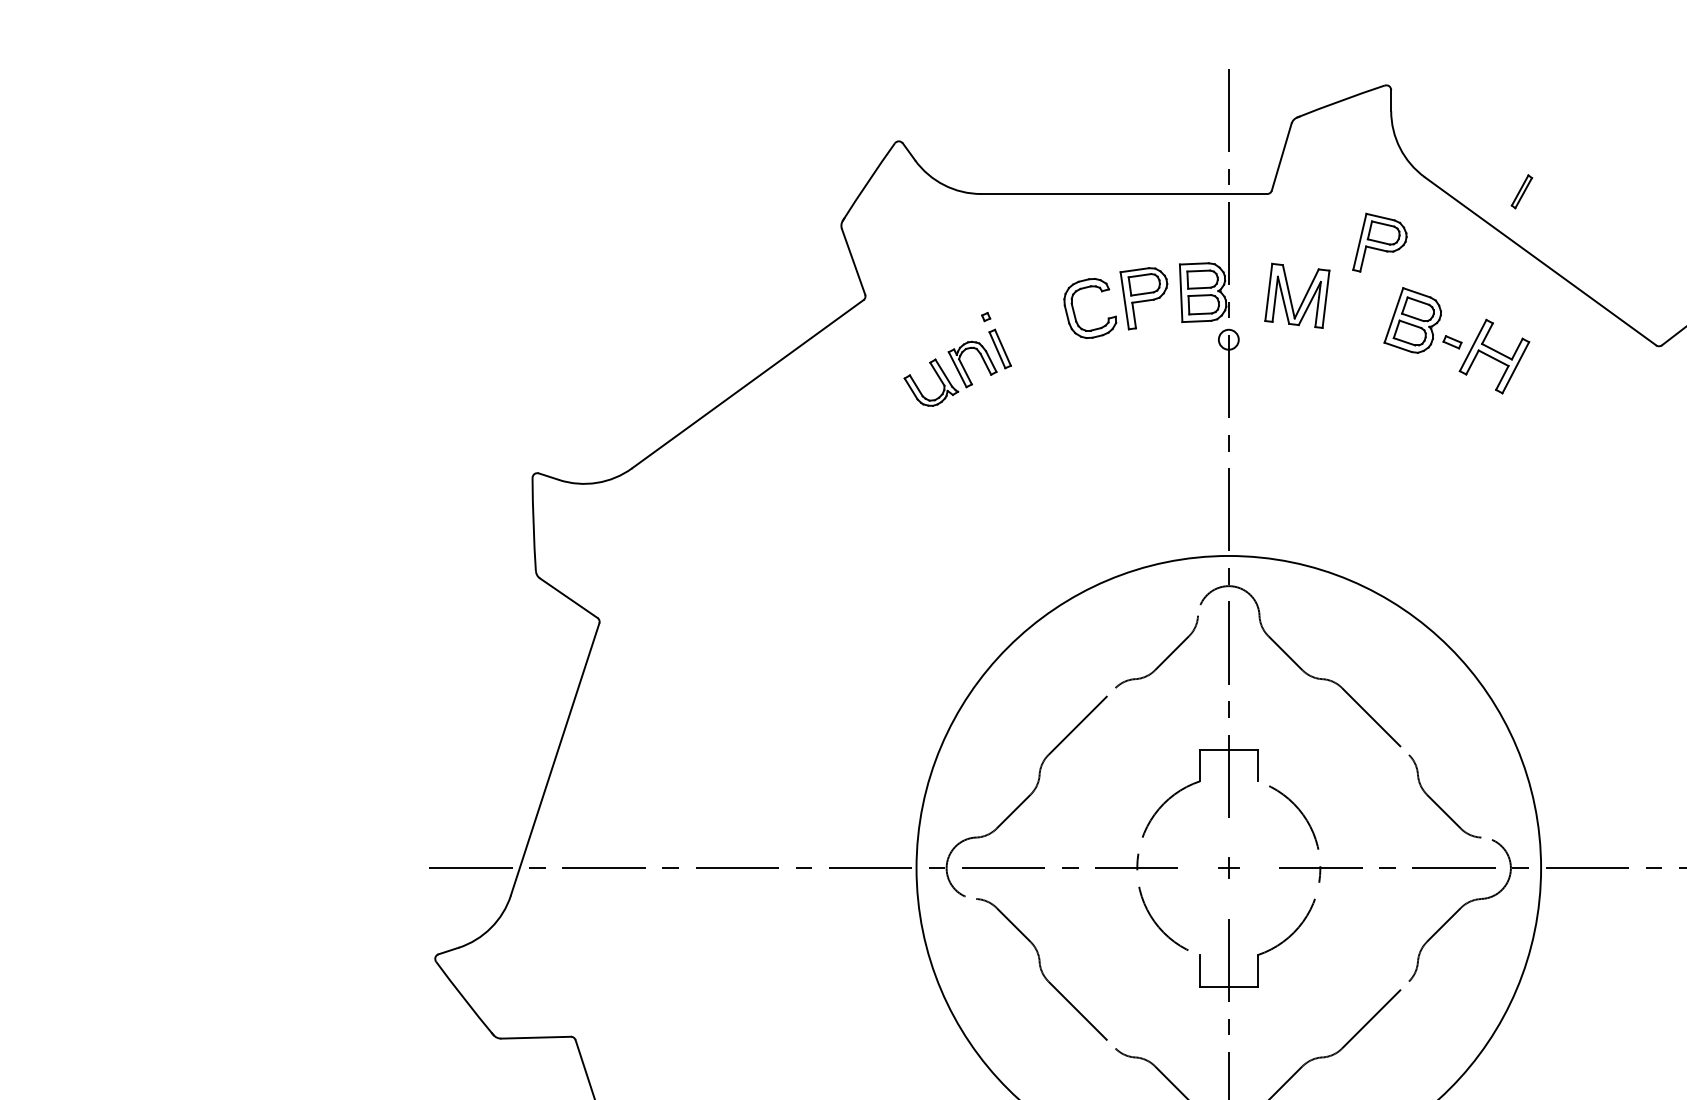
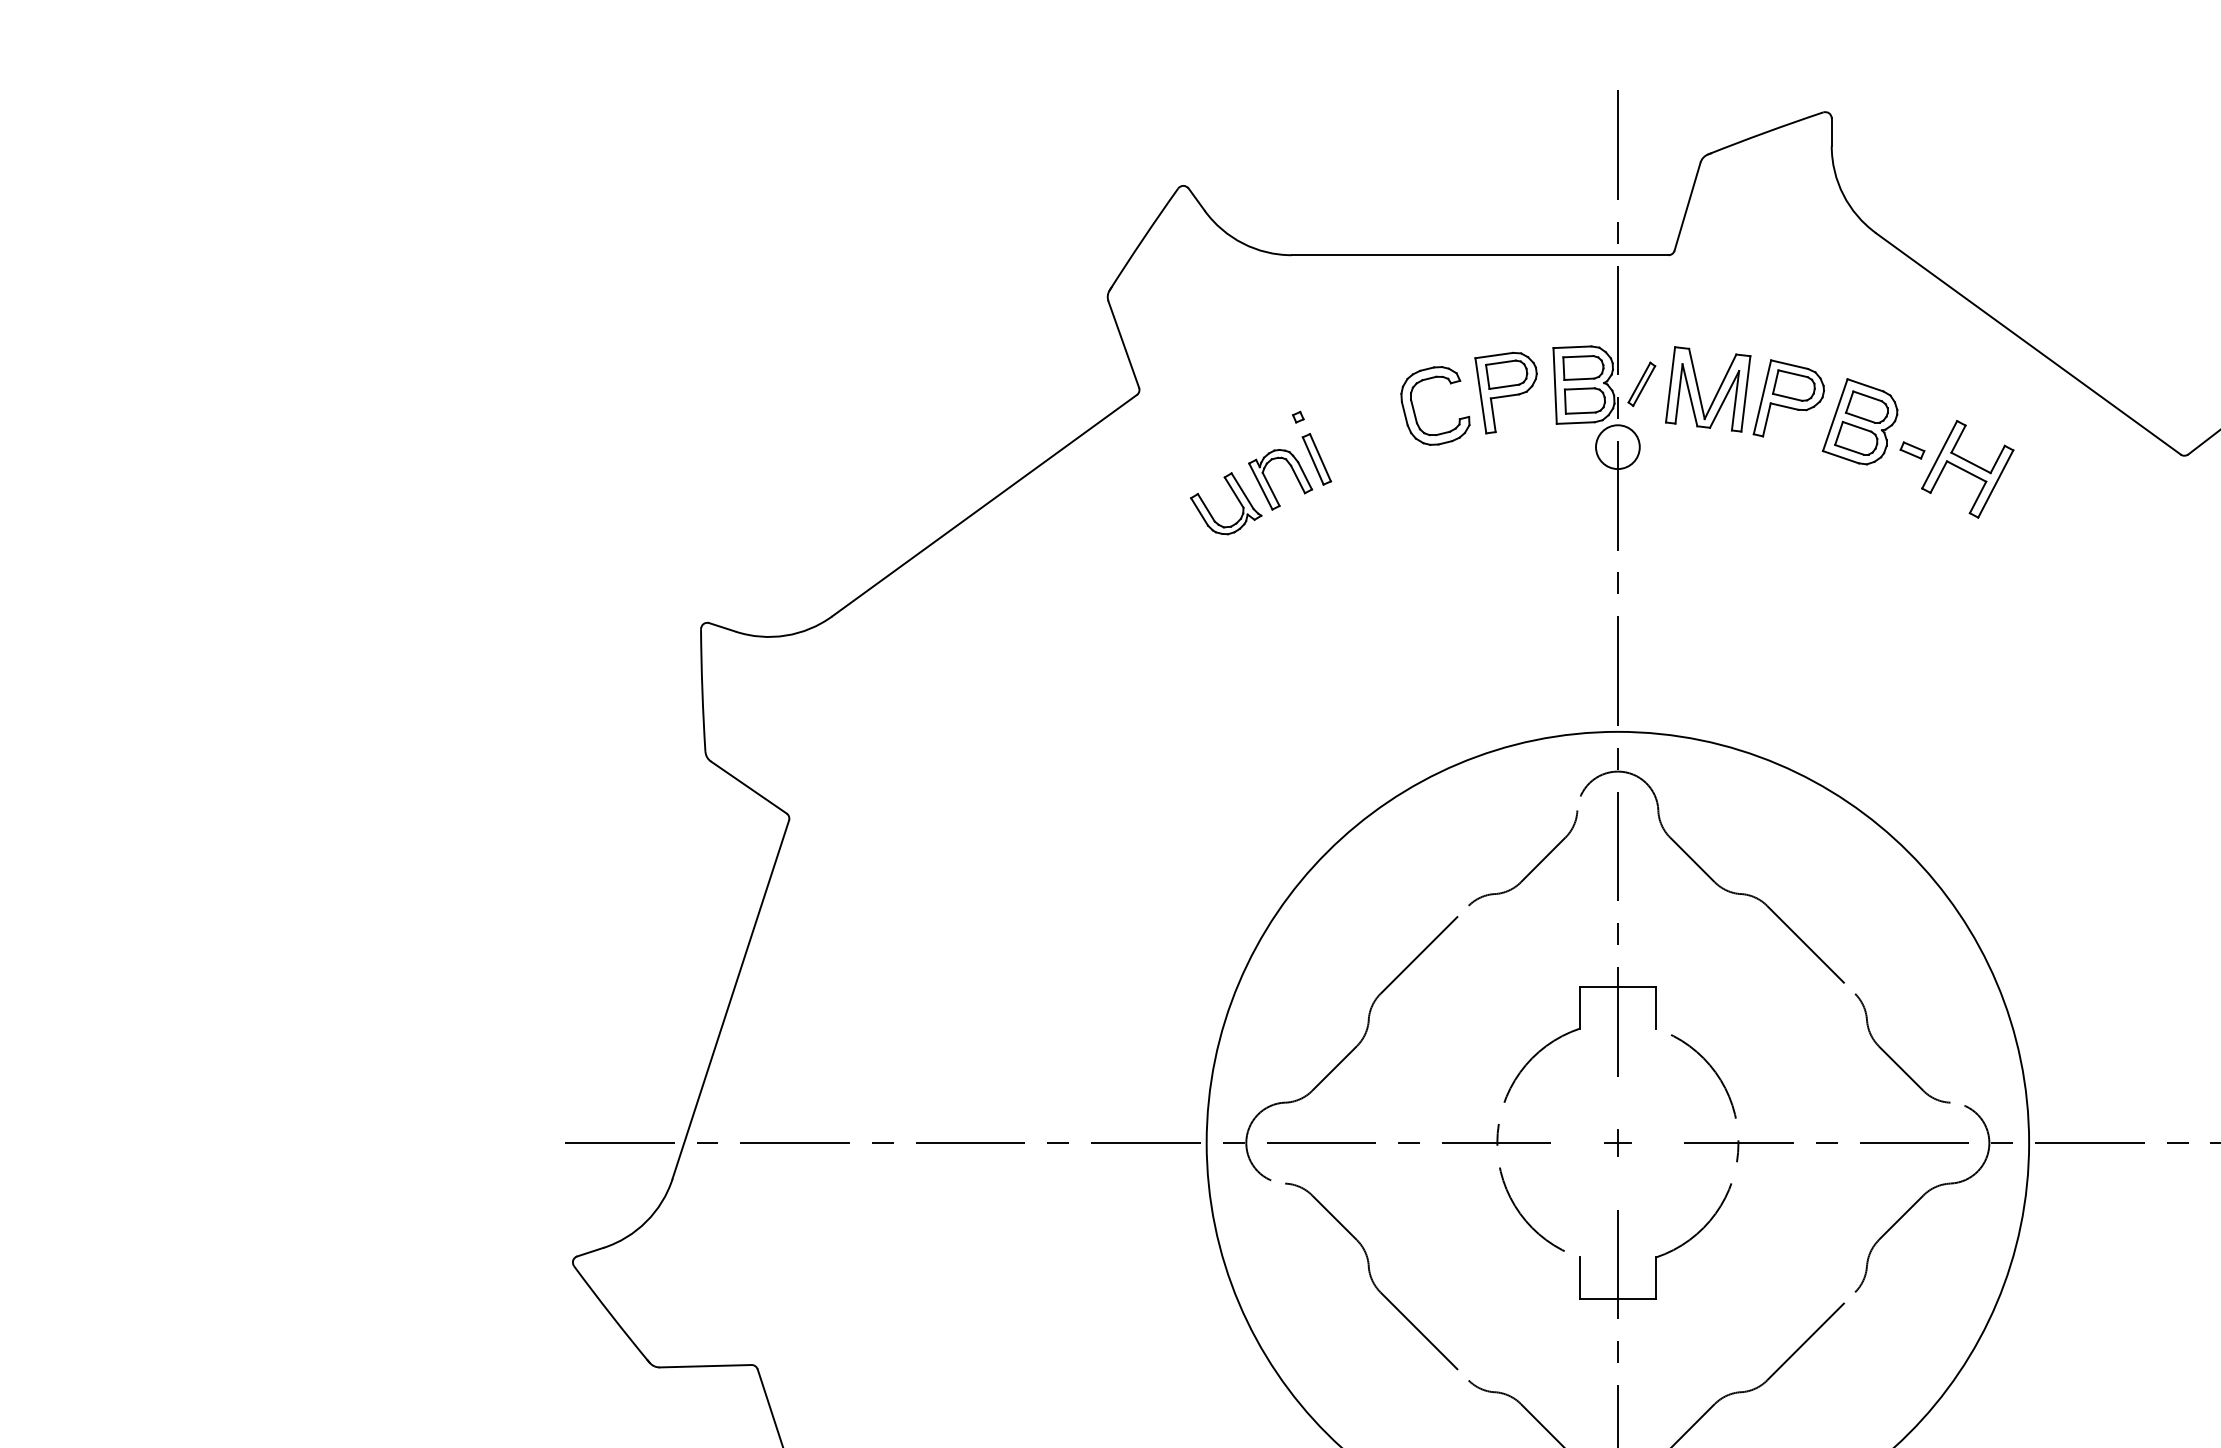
part: (1521, 191) -> (1641, 384), moved
part: (1379, 242) -> (1788, 398), moved
circle: (1228, 340) -> (1617, 447), size x1.67

